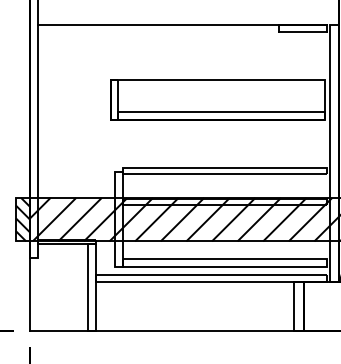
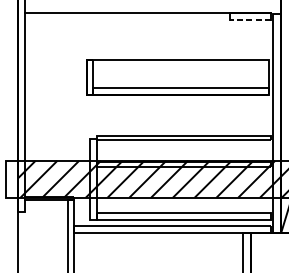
line: (302, 32) -> (249, 20), solid -> dashed
hatch: (22, 219) -> (11, 179), removed

